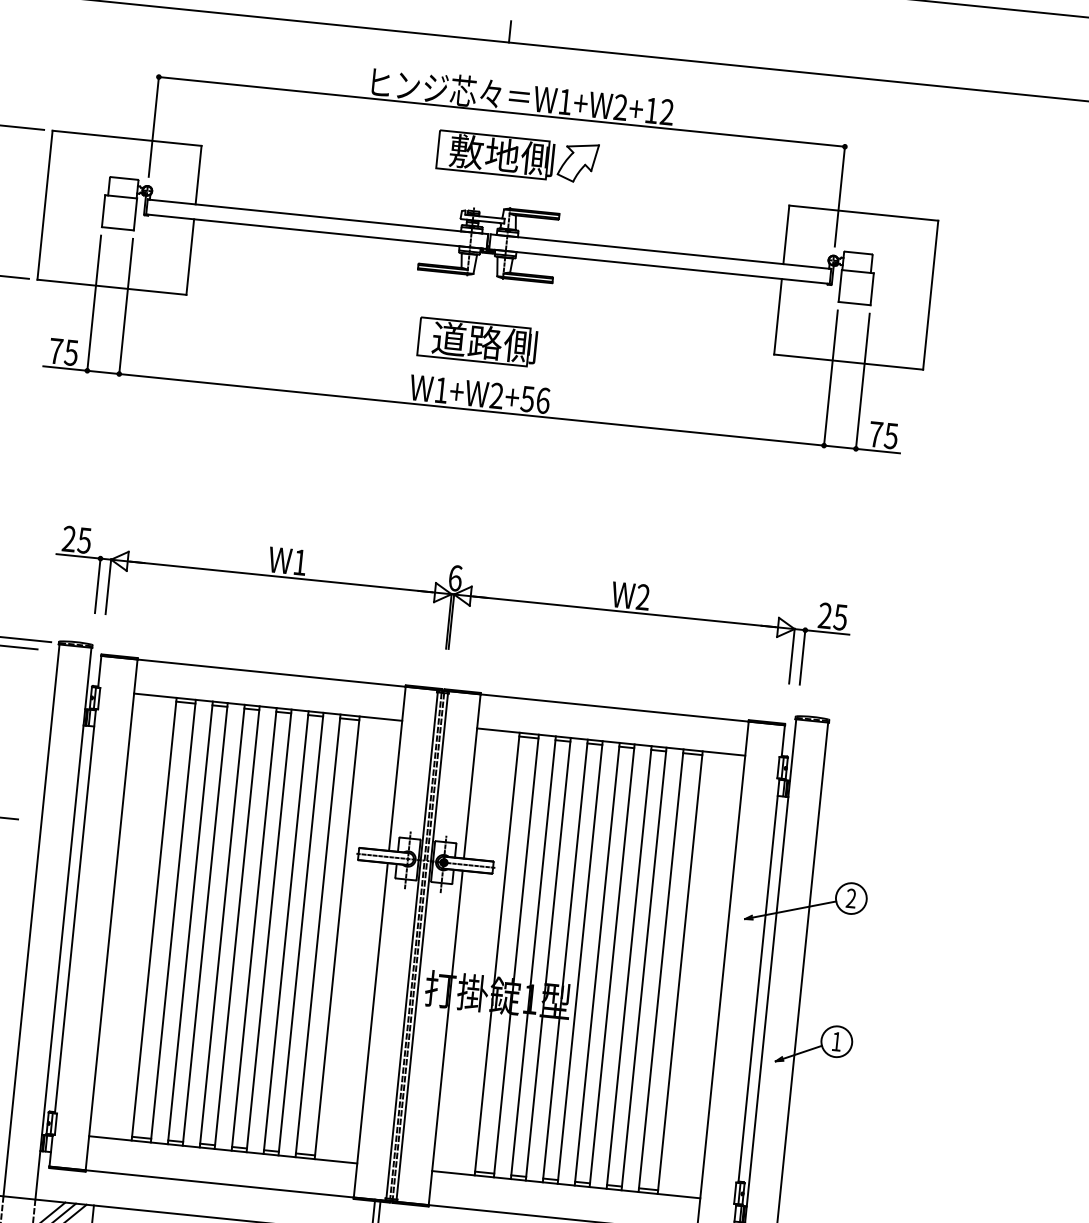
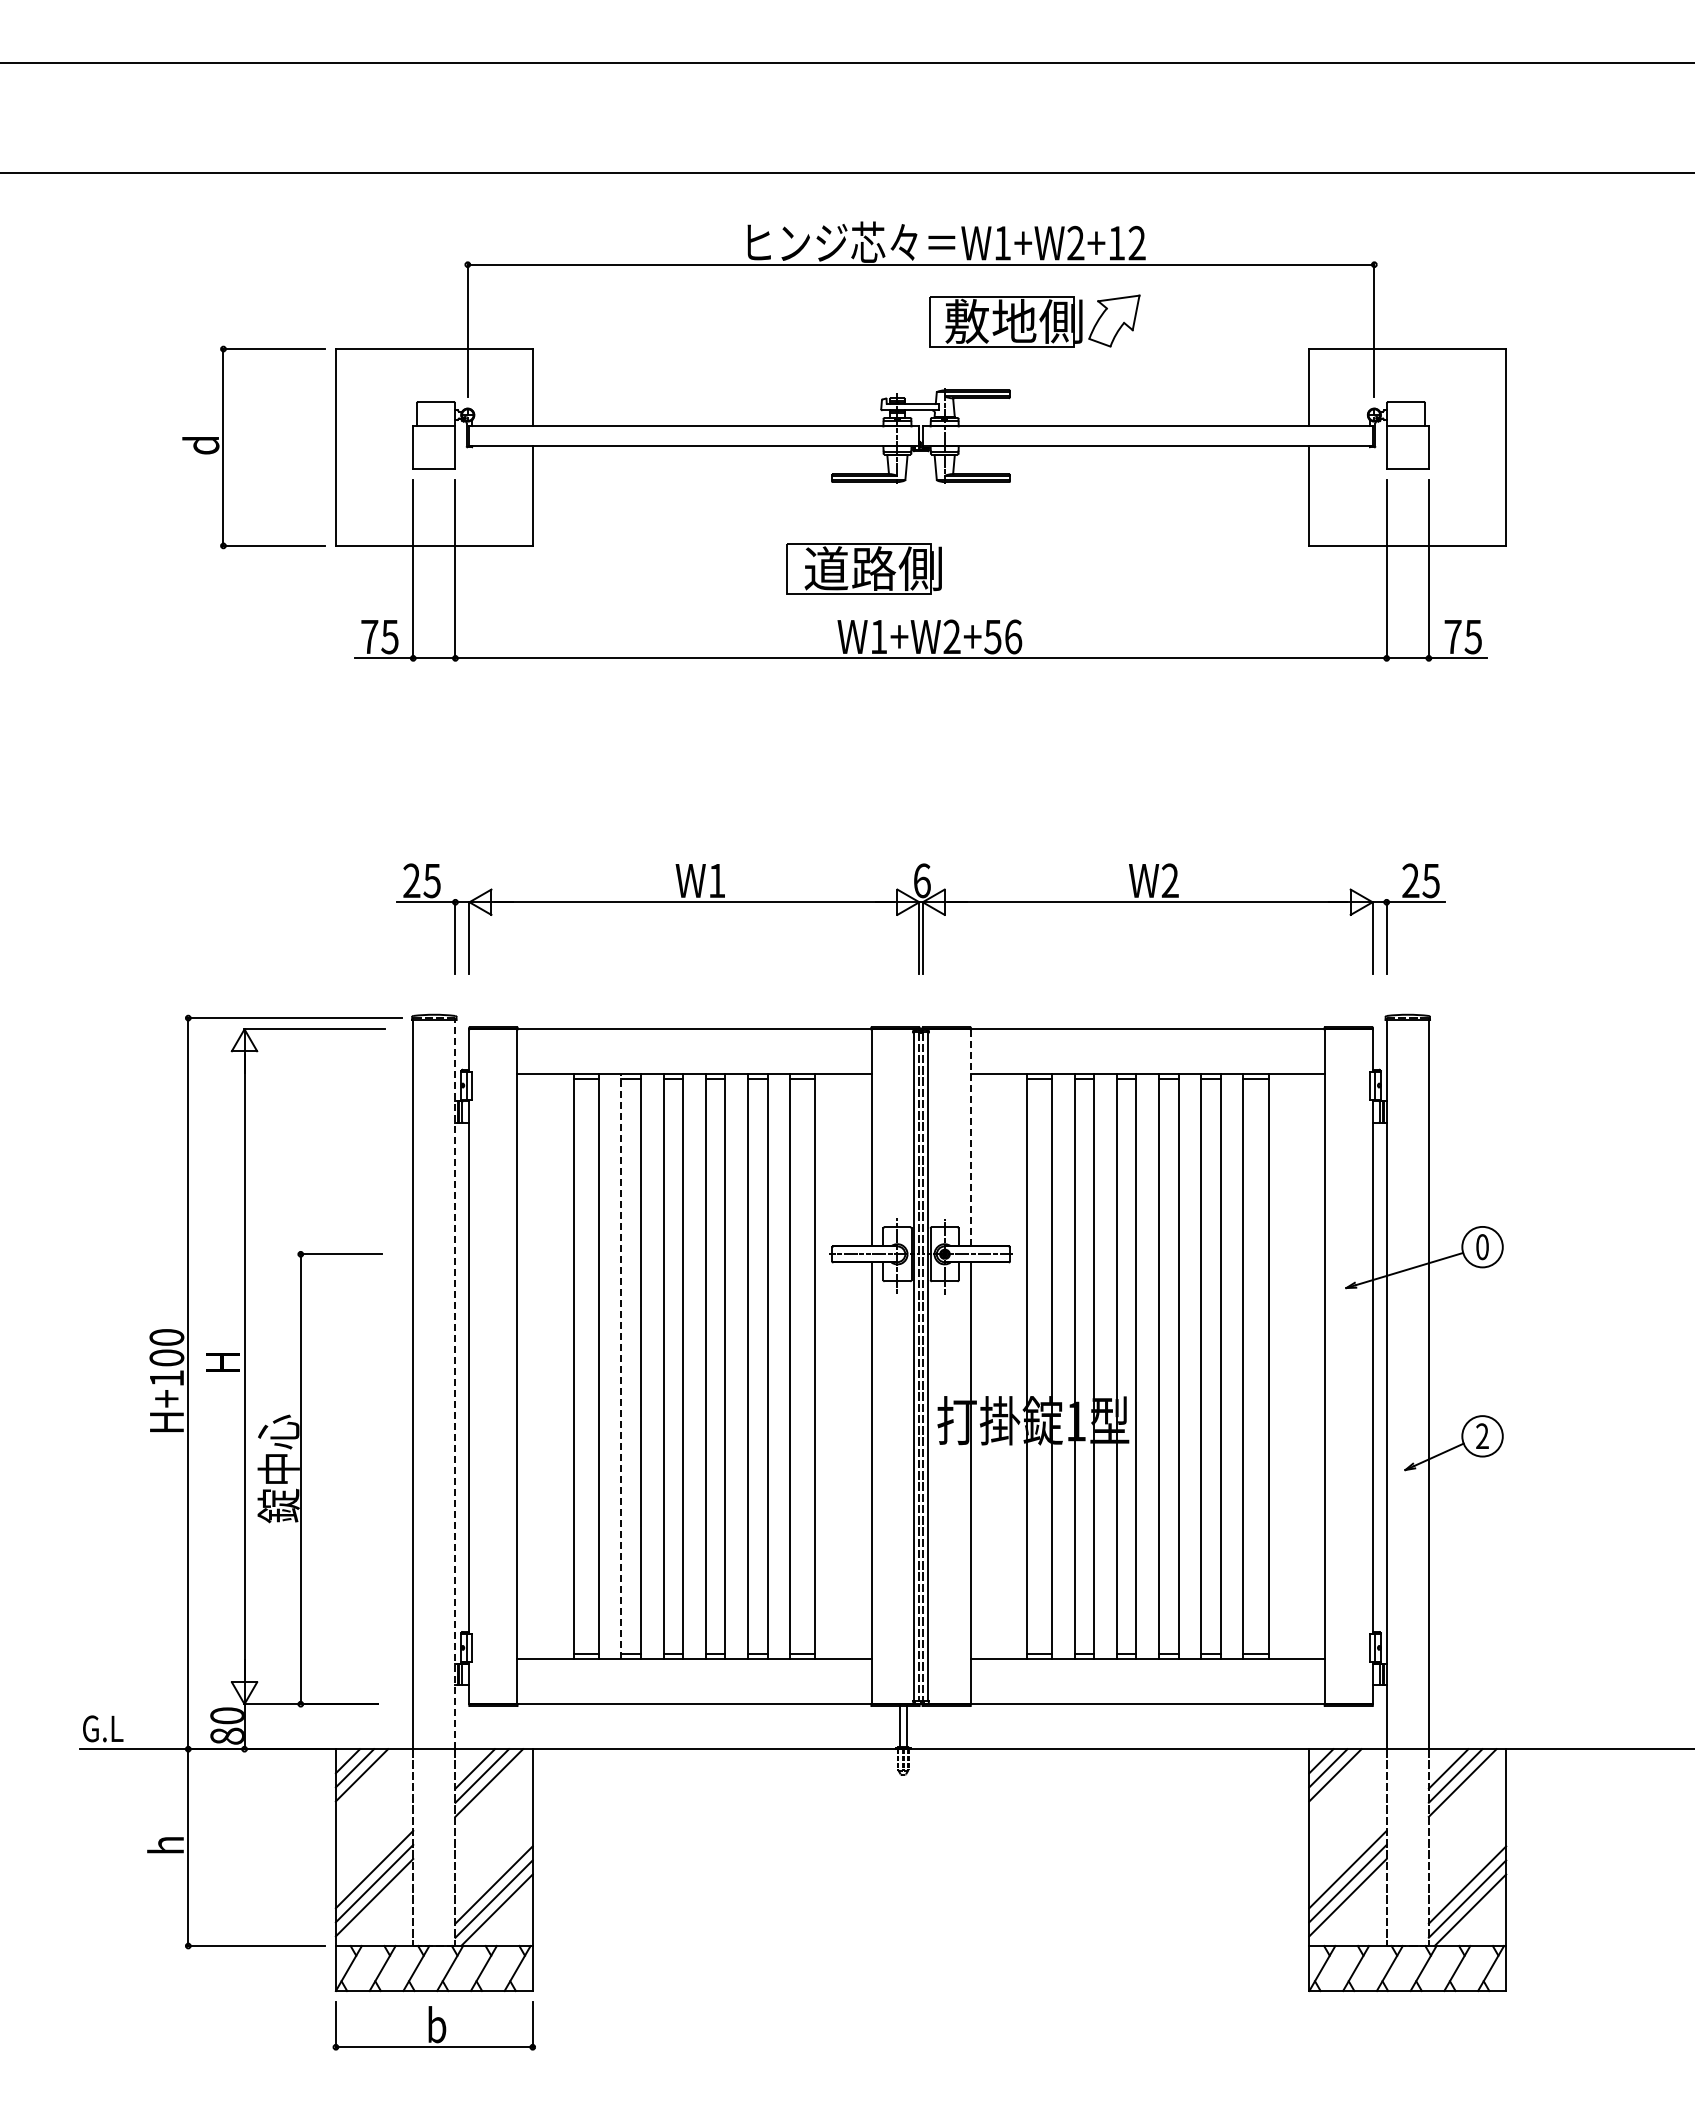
line: (510, 31) -> (921, 158), removed
part: (517, 156) -> (1034, 320), moved
part: (477, 341) -> (863, 568), moved
line: (472, 776) -> (970, 1137), solid -> dashed
text: (851, 898) -> (1482, 1247), 2 -> 0
line: (190, 922) -> (621, 1366), solid -> dashed
line: (63, 923) -> (455, 1384), solid -> dashed
text: (836, 1041) -> (1482, 1435), 1 -> 2

